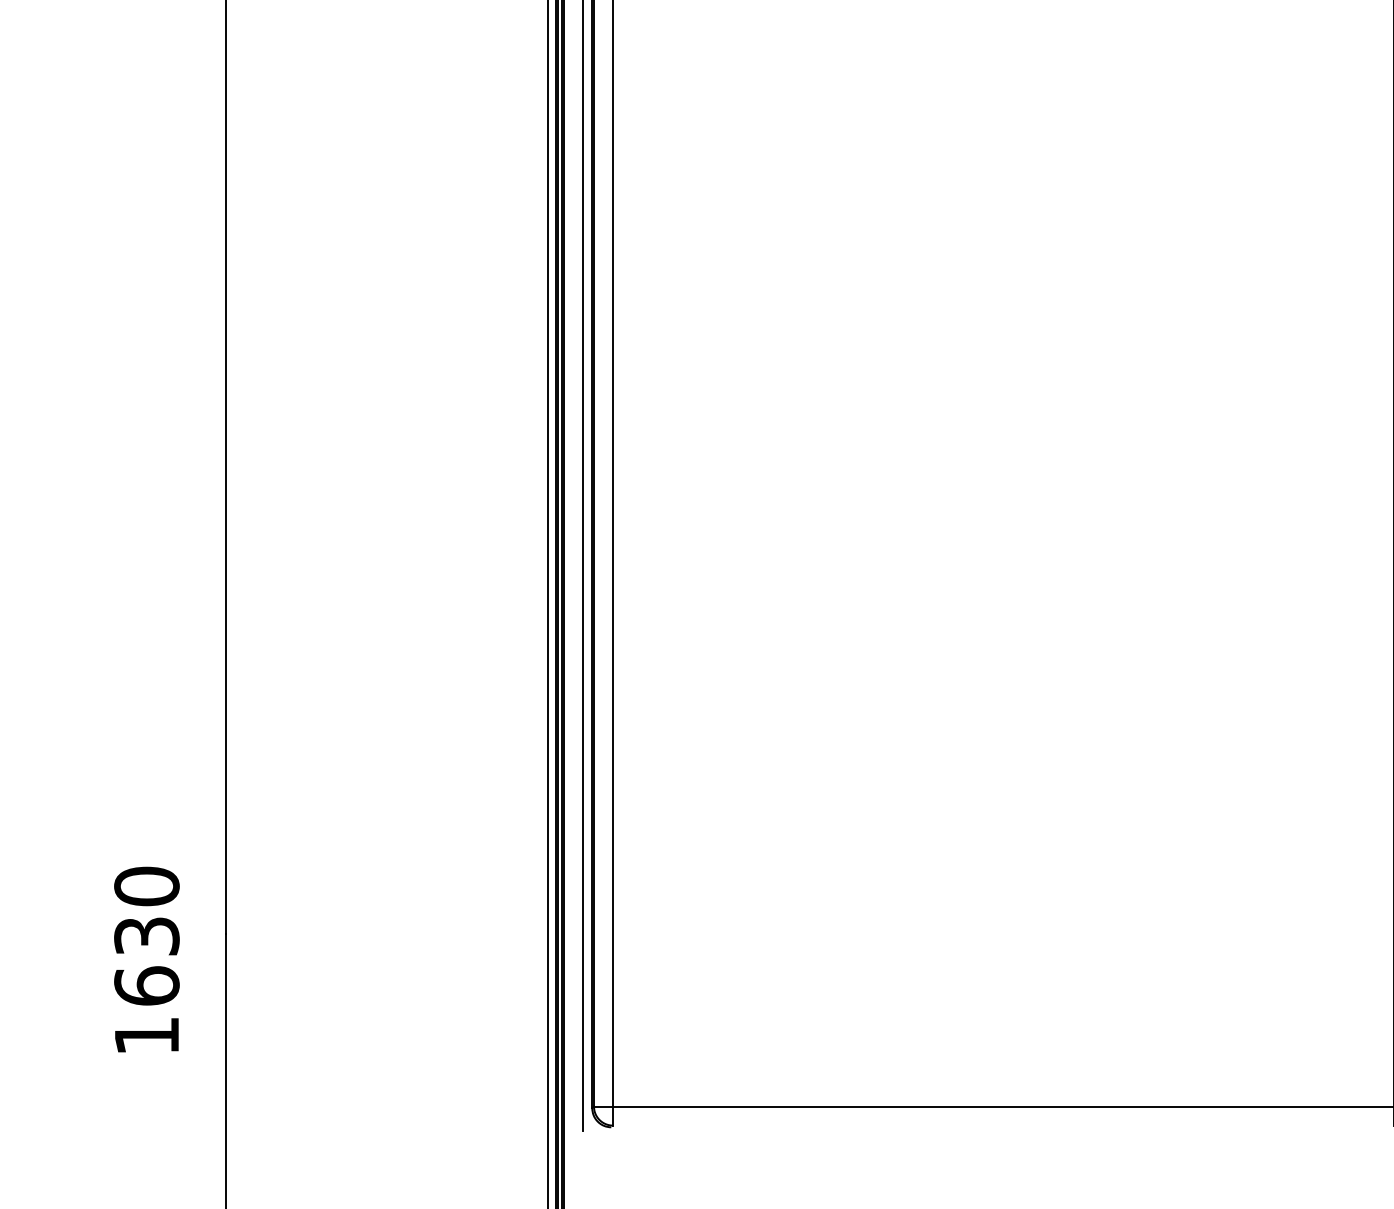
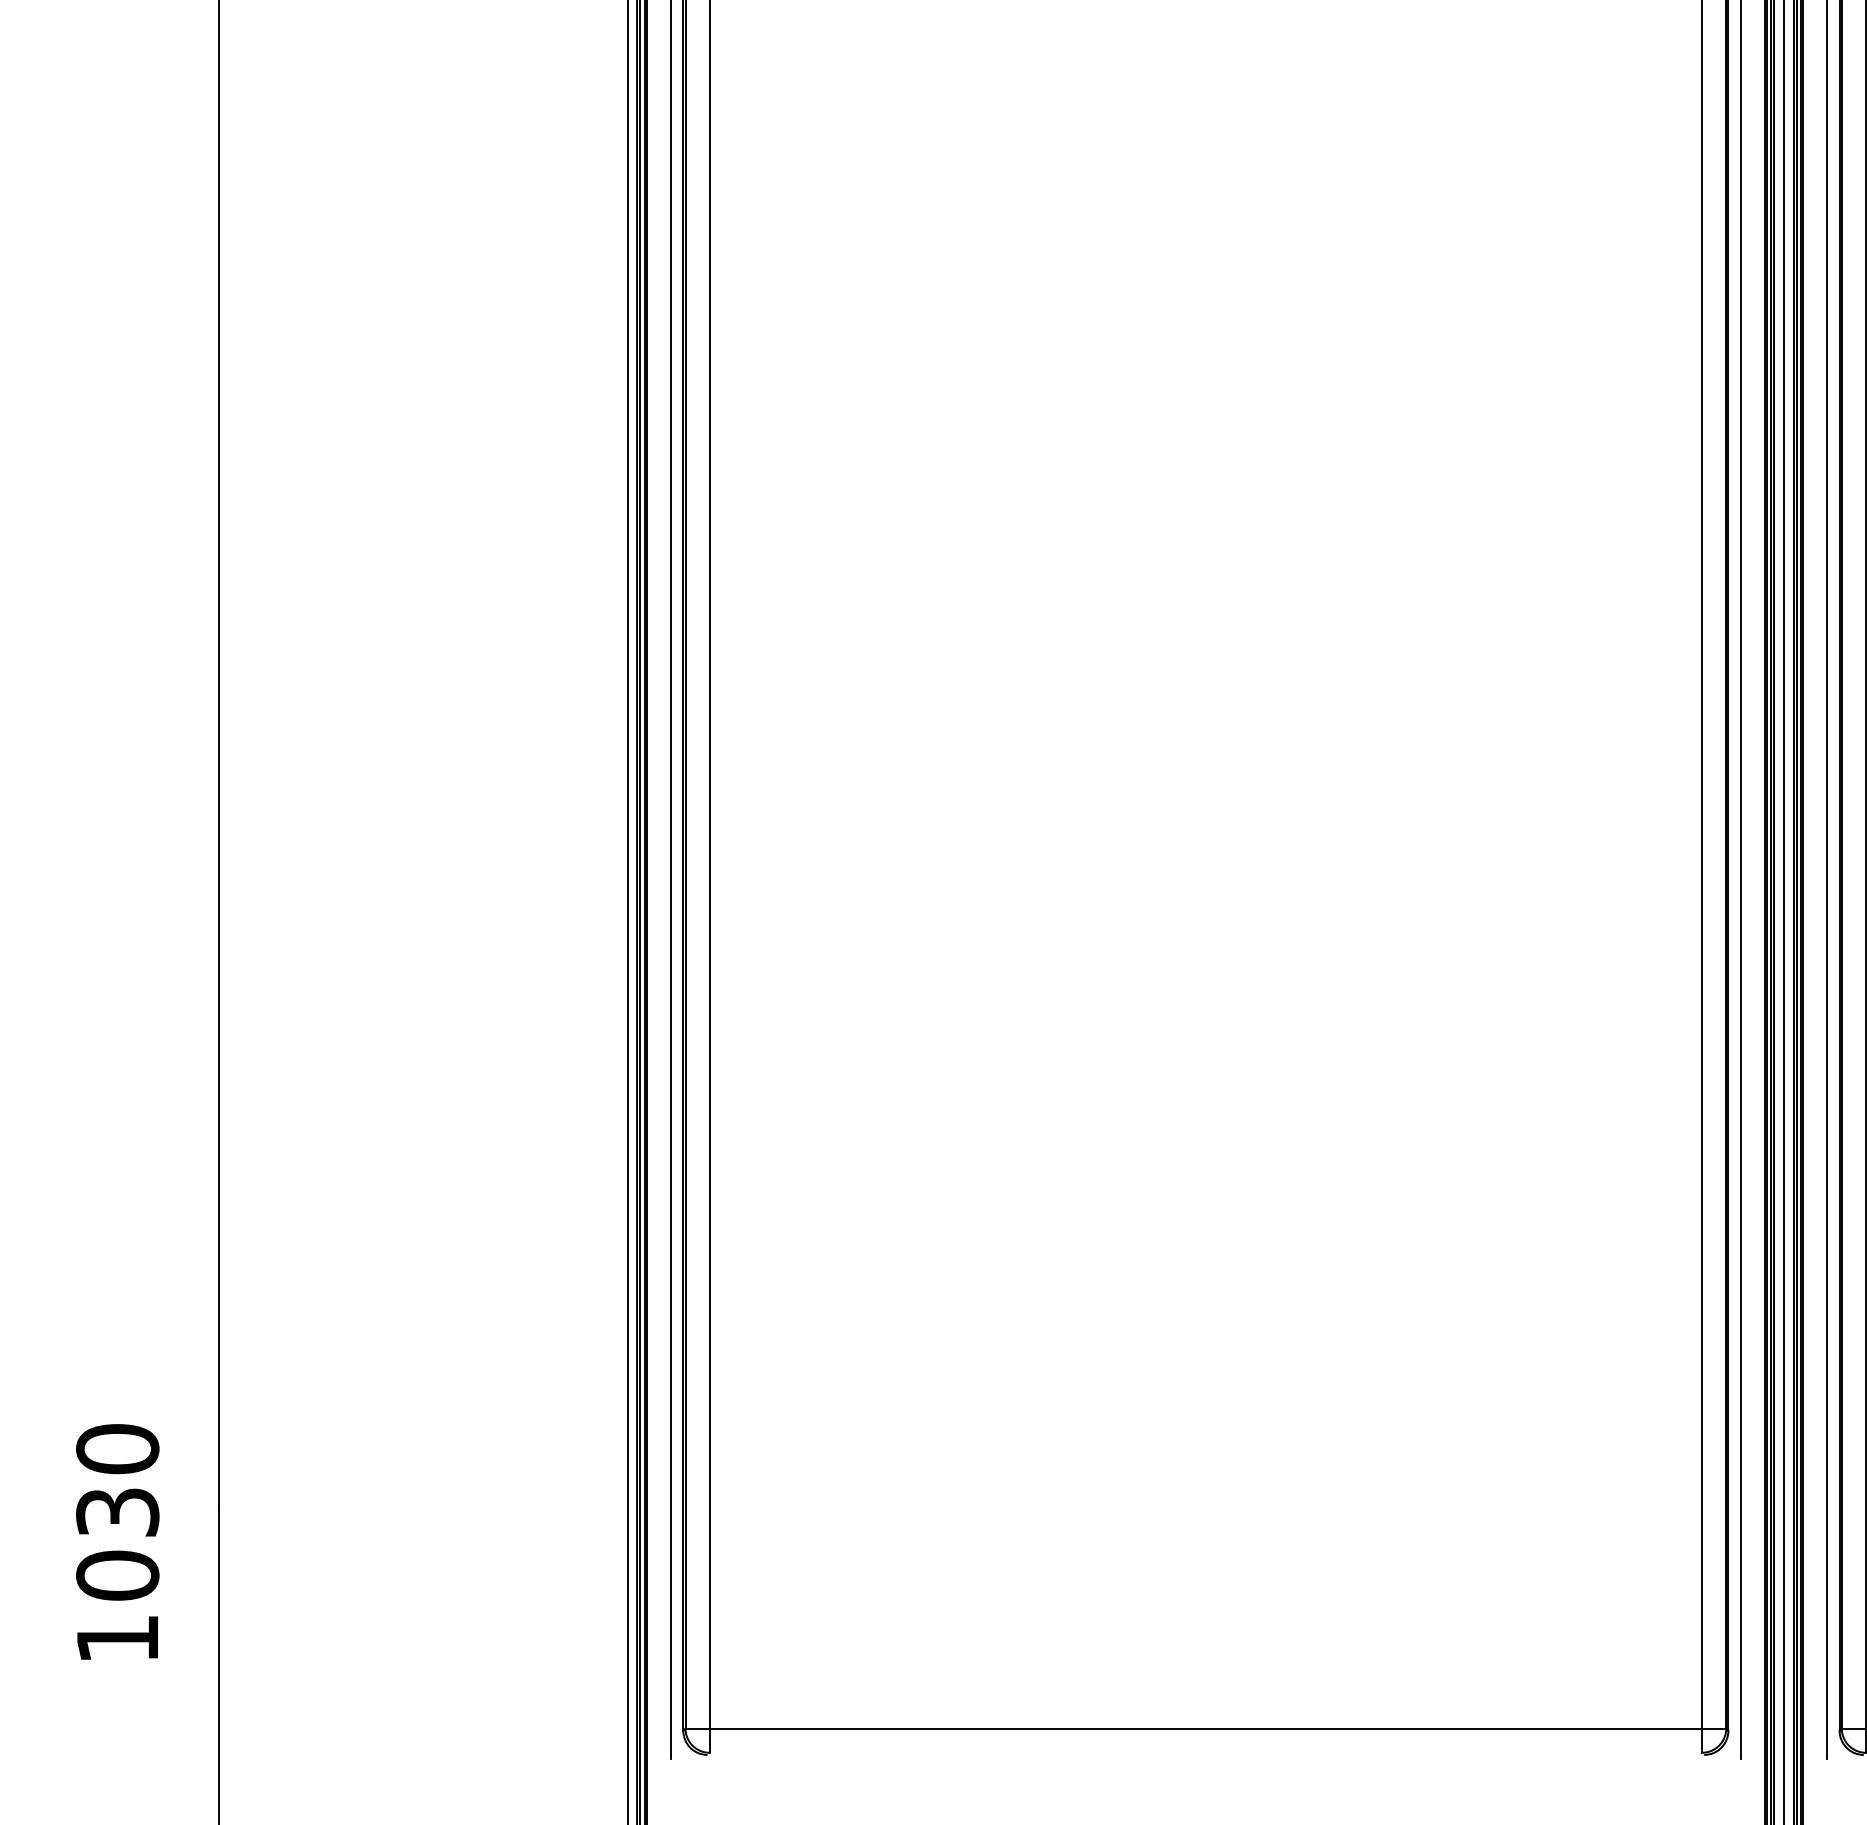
text: (146, 986) -> (117, 1575), 1630 -> 1030

